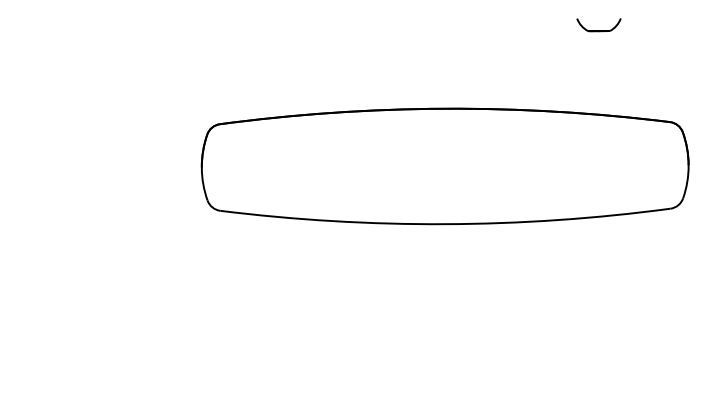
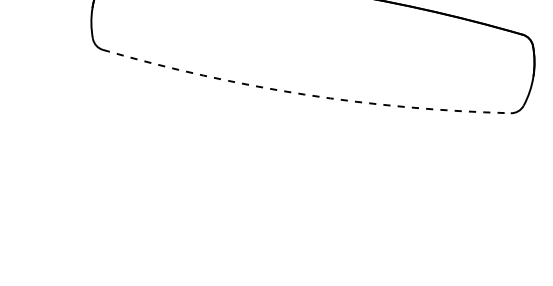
arc: (445, 224) -> (304, 94), solid -> dashed

